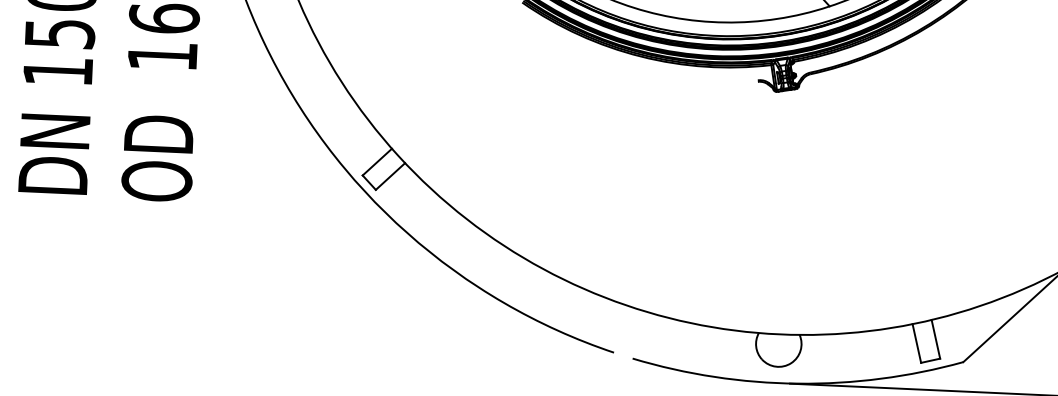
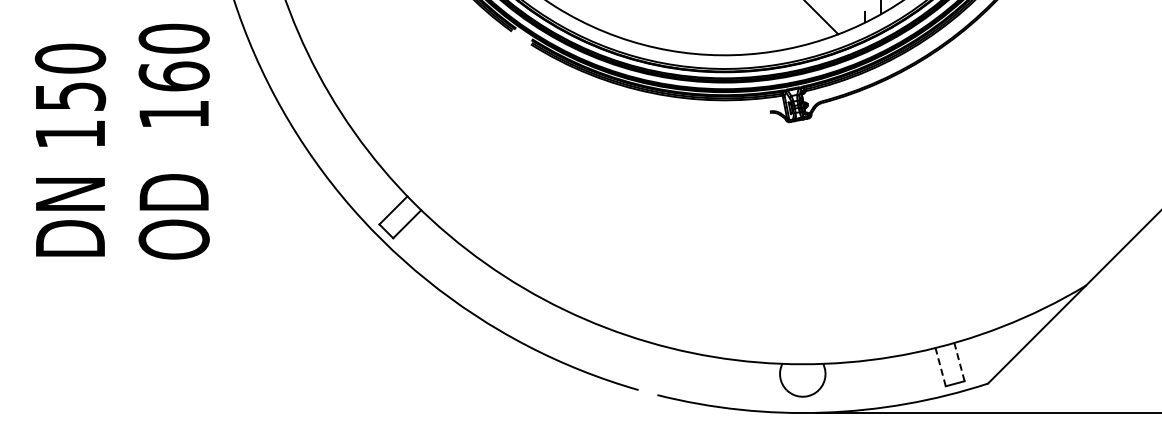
line: (935, 339) -> (959, 362), solid -> dashed
line: (916, 343) -> (940, 367), solid -> dashed

